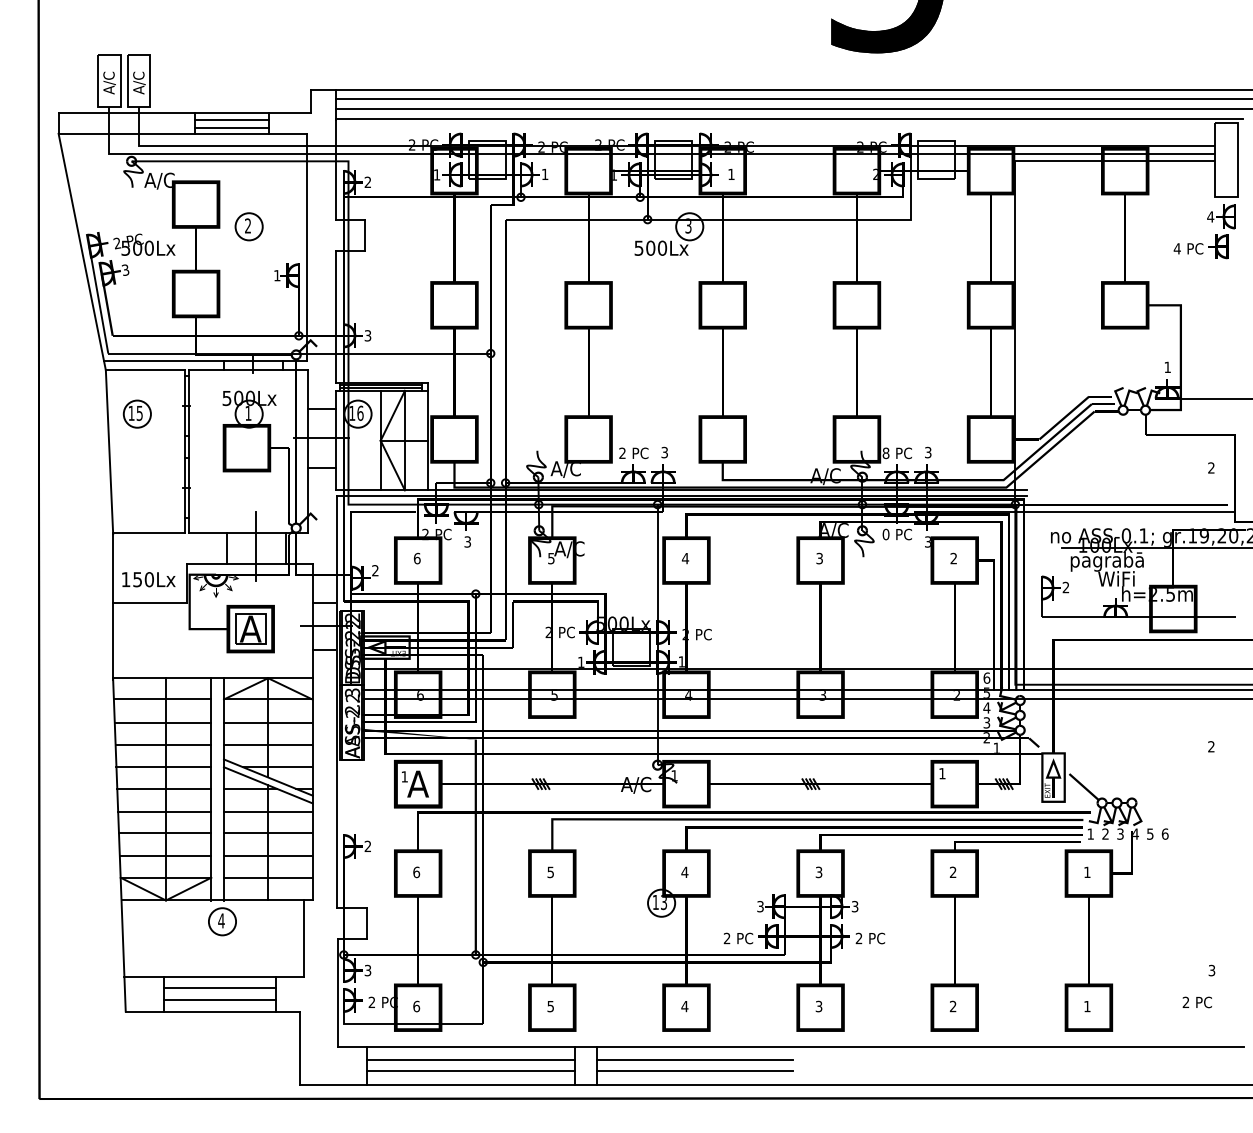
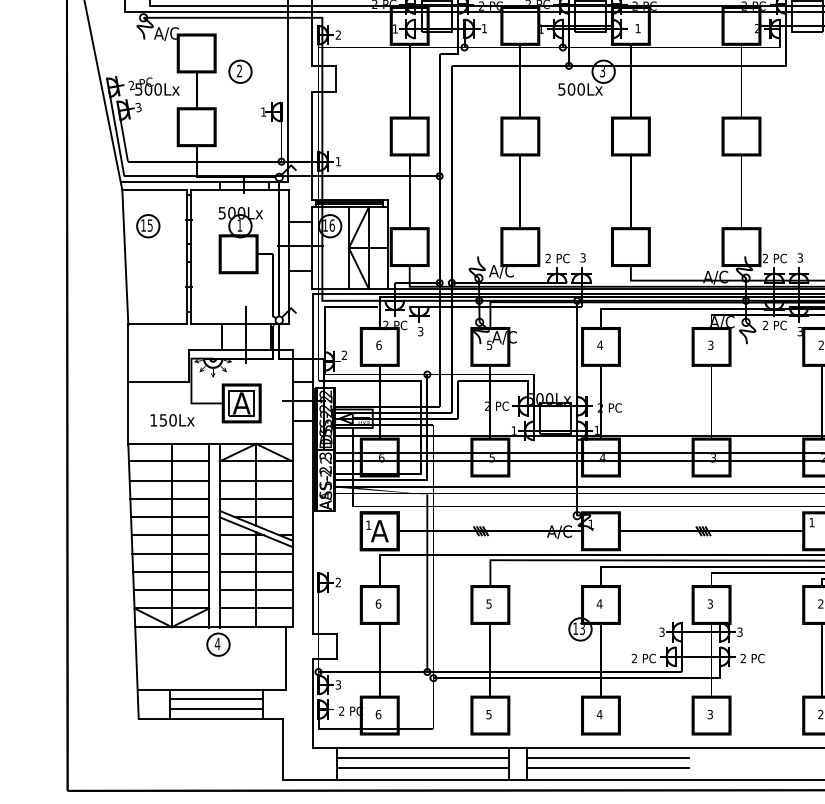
text: (367, 335) -> (338, 161), 3 -> 1
text: (885, 453) -> (765, 258), 8 -> 2
text: (885, 534) -> (765, 325), 0 -> 2
text: (148, 579) -> (172, 420), moved

